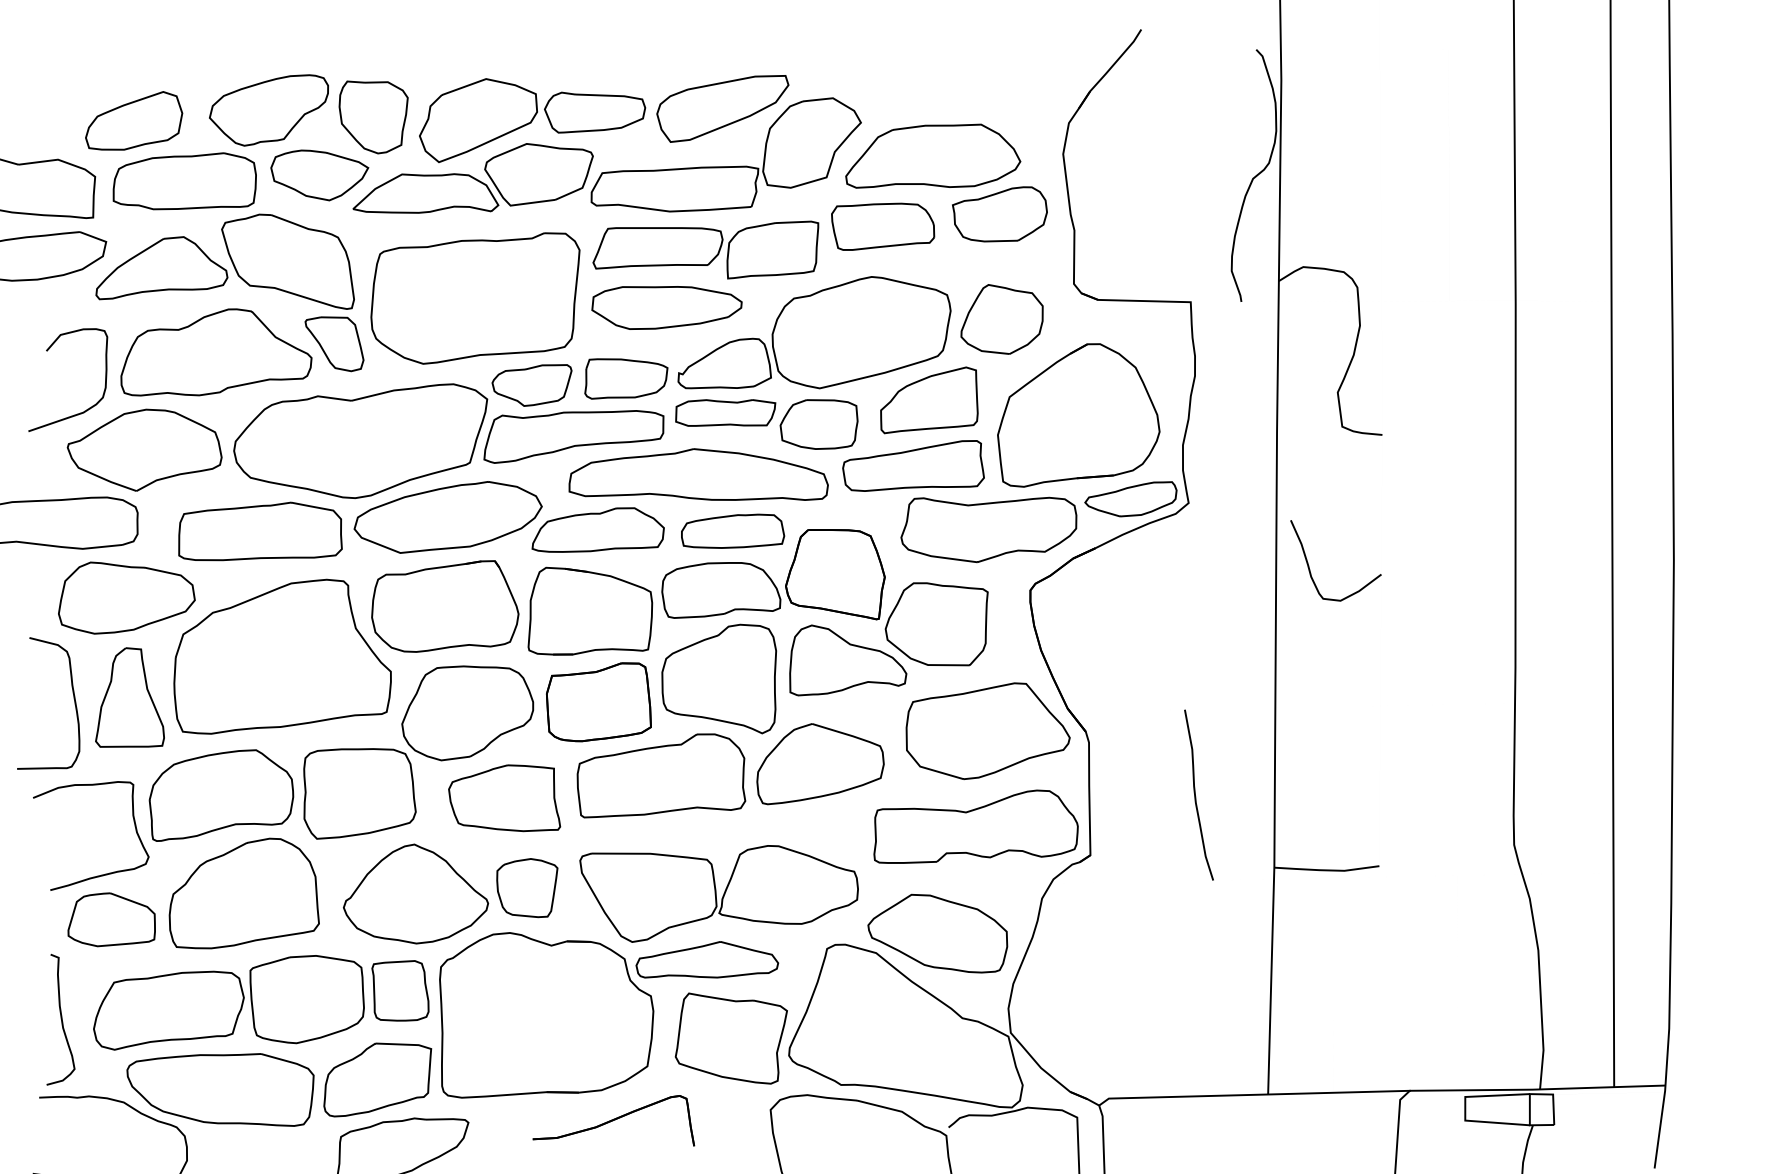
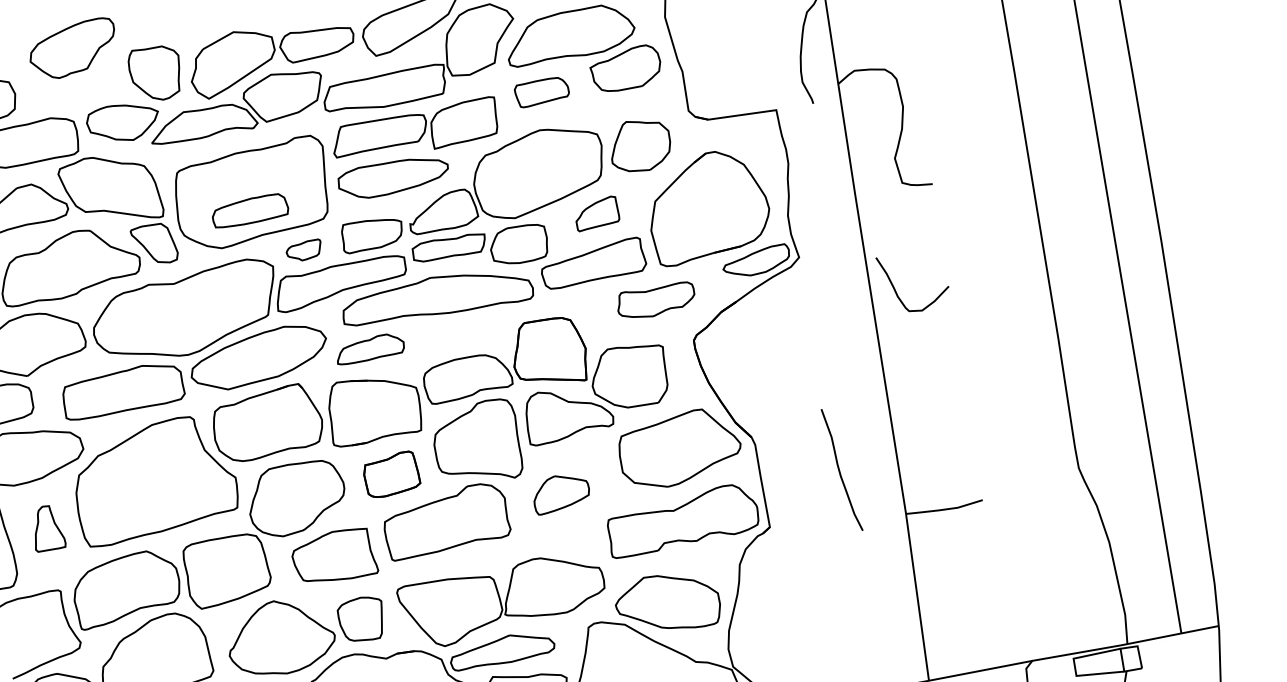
part: (268, 110) -> (72, 49), moved
part: (883, 226) -> (542, 91), size x0.7
part: (531, 385) -> (303, 251), size x0.6
part: (929, 400) -> (596, 213), size x0.6
part: (597, 529) -> (369, 348), size x0.7
part: (988, 529) -> (655, 301), size x0.6
part: (733, 530) -> (250, 210), moved
part: (129, 697) -> (47, 528), size x0.6
part: (598, 702) -> (391, 474), size x0.7
part: (820, 764) -> (561, 493), size x0.6

